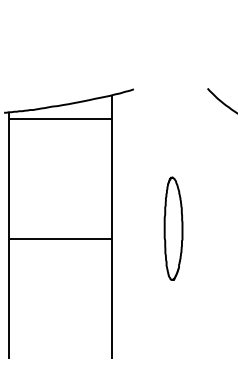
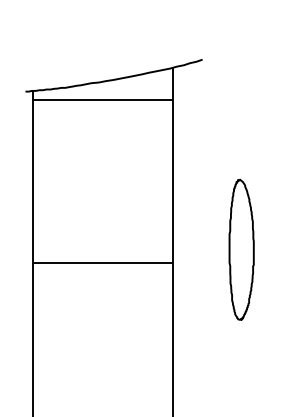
part: (173, 228) -> (241, 249), moved

